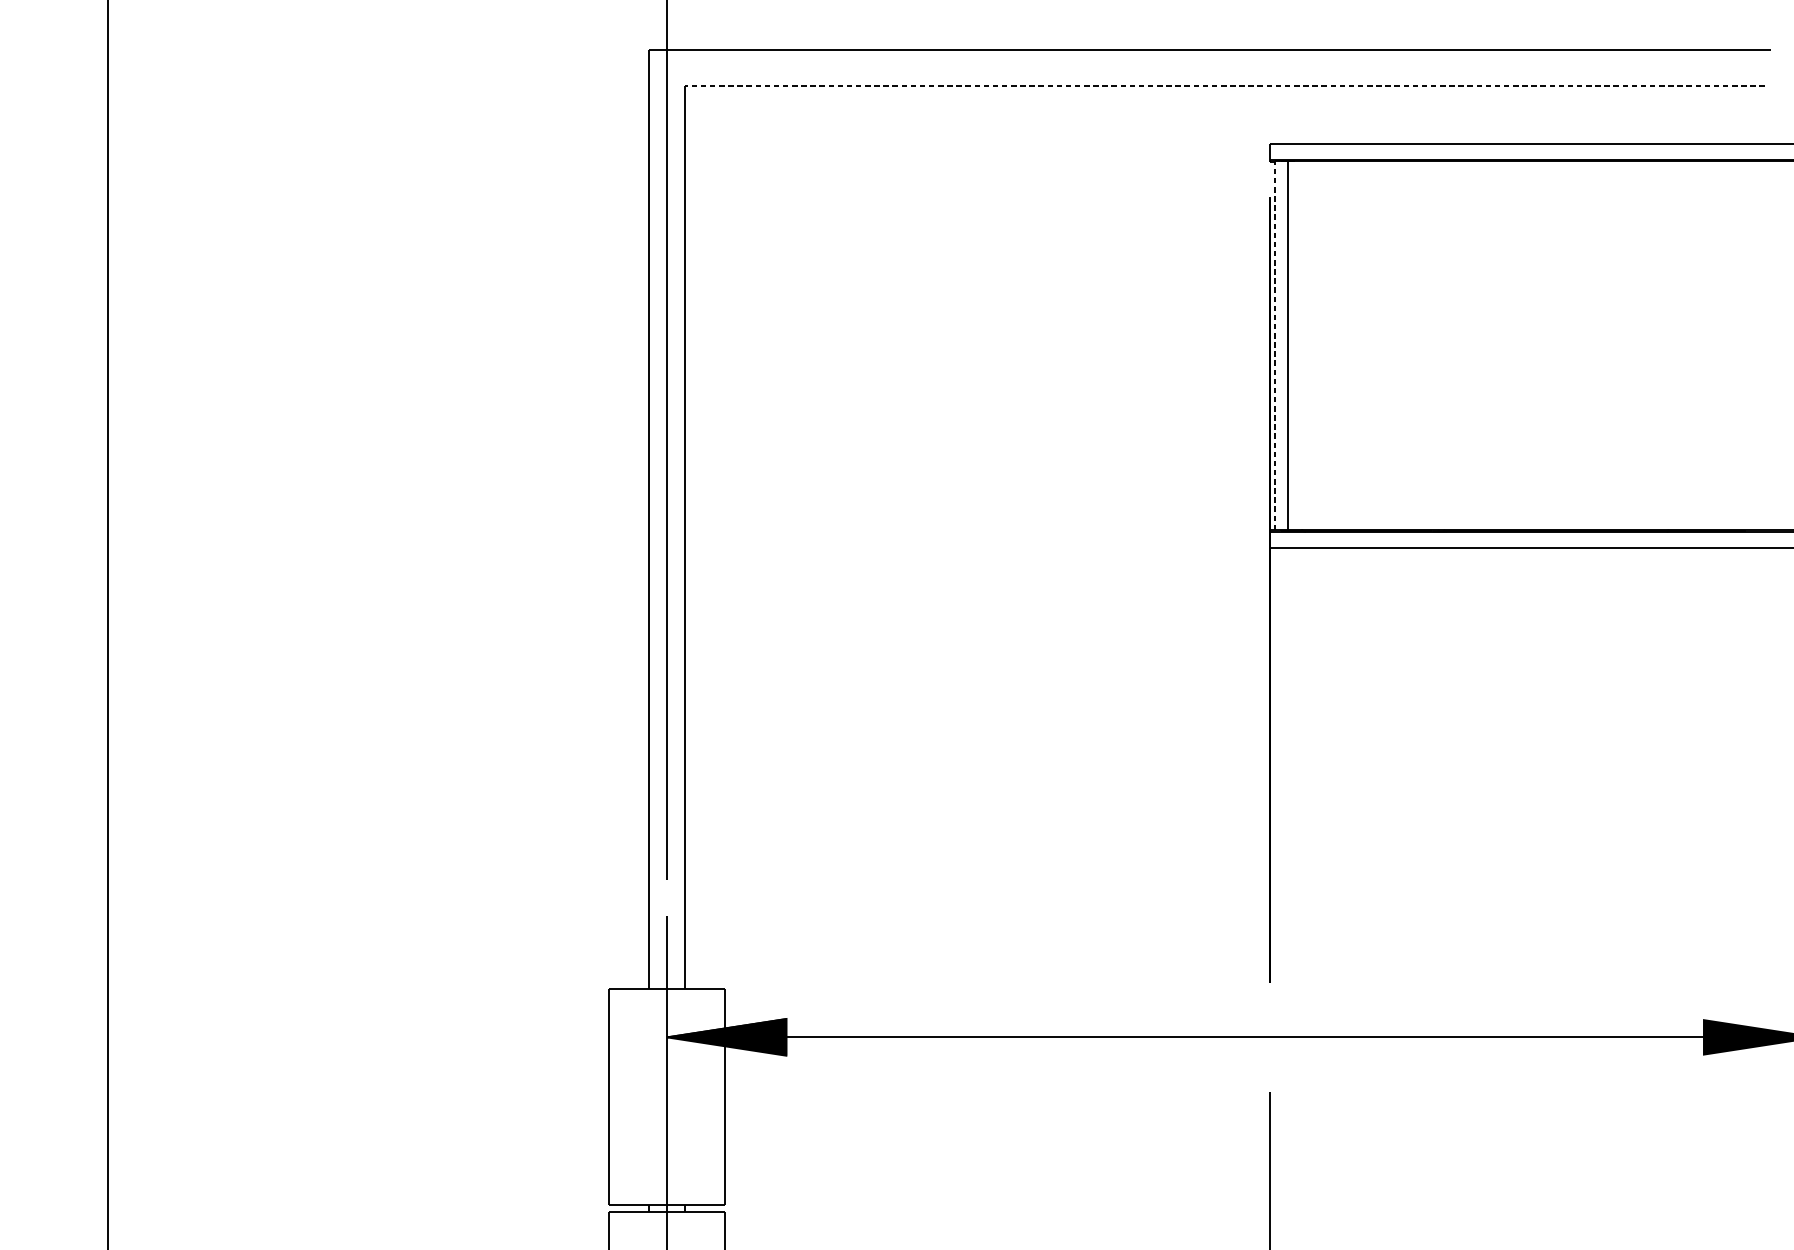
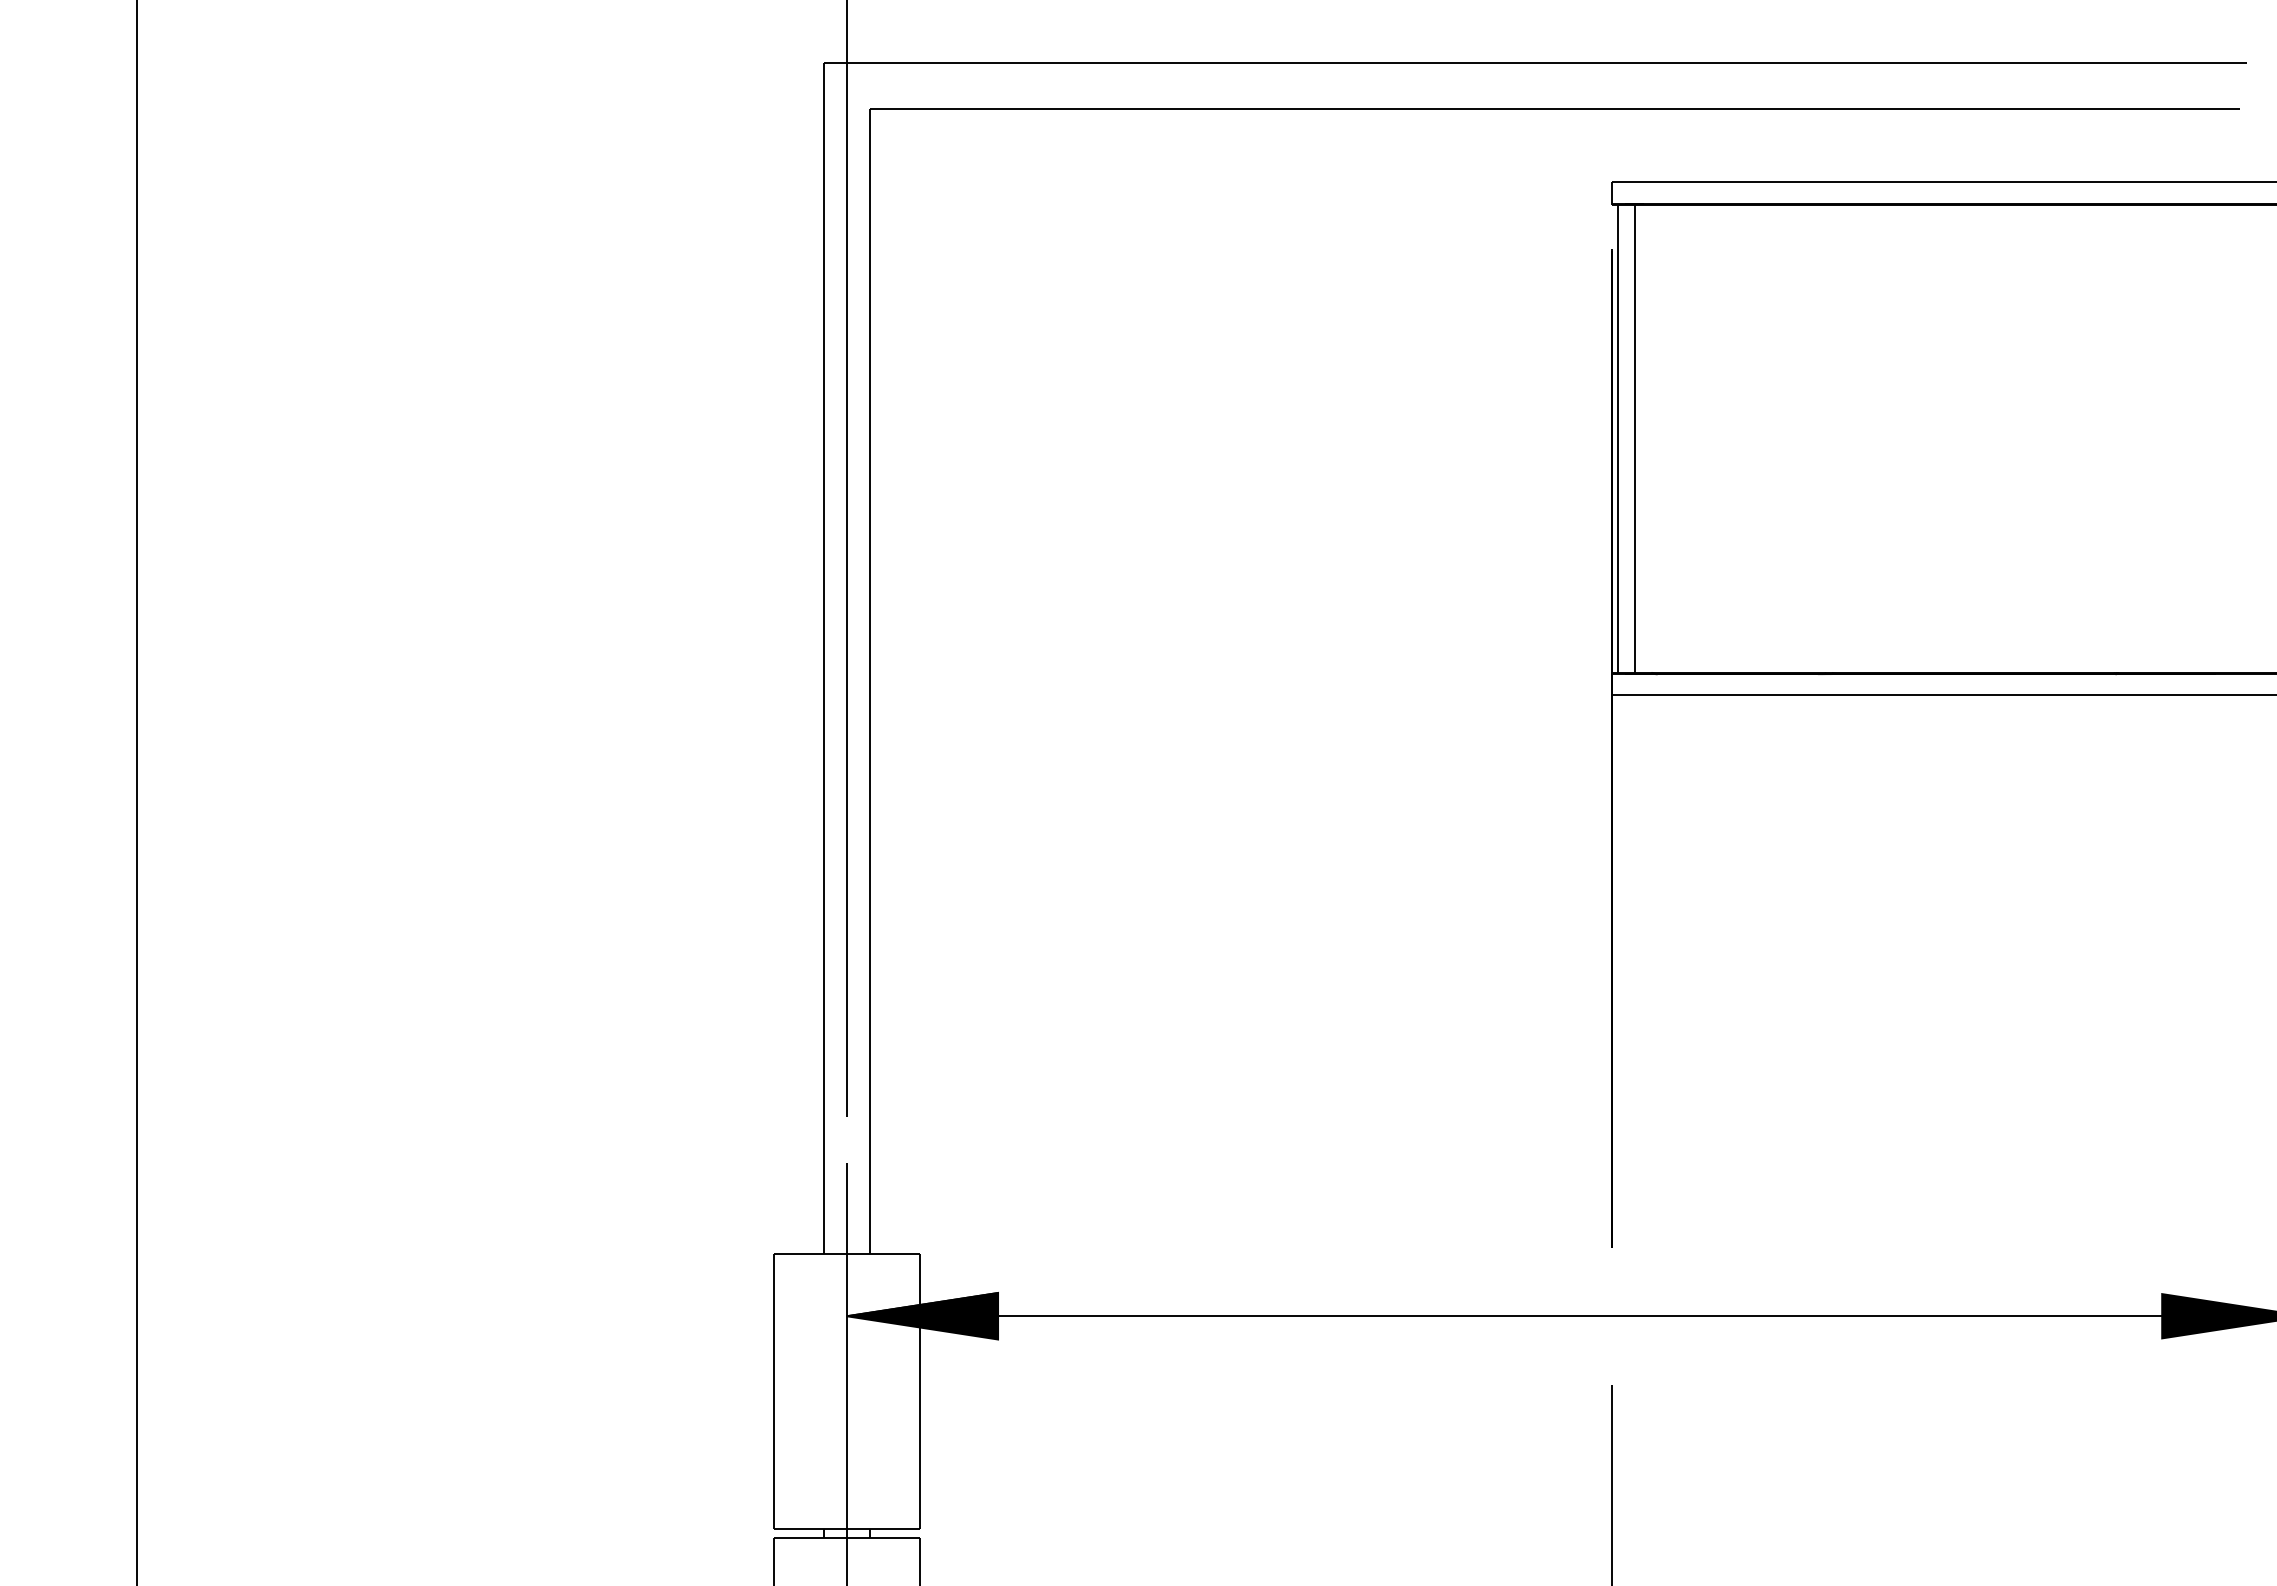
line: (1224, 86) -> (1554, 109), dashed -> solid
line: (1275, 345) -> (1618, 438), dashed -> solid

